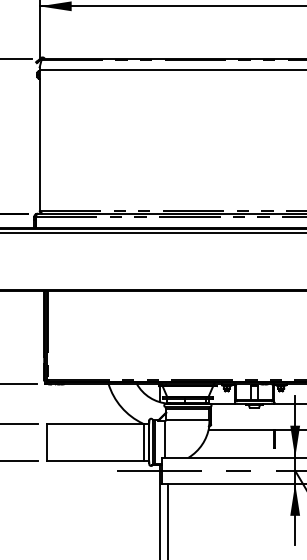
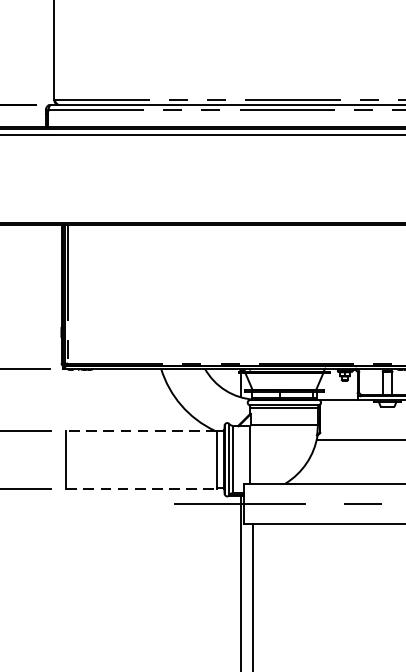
line: (95, 423) -> (140, 430), solid -> dashed
line: (96, 461) -> (142, 489), solid -> dashed

